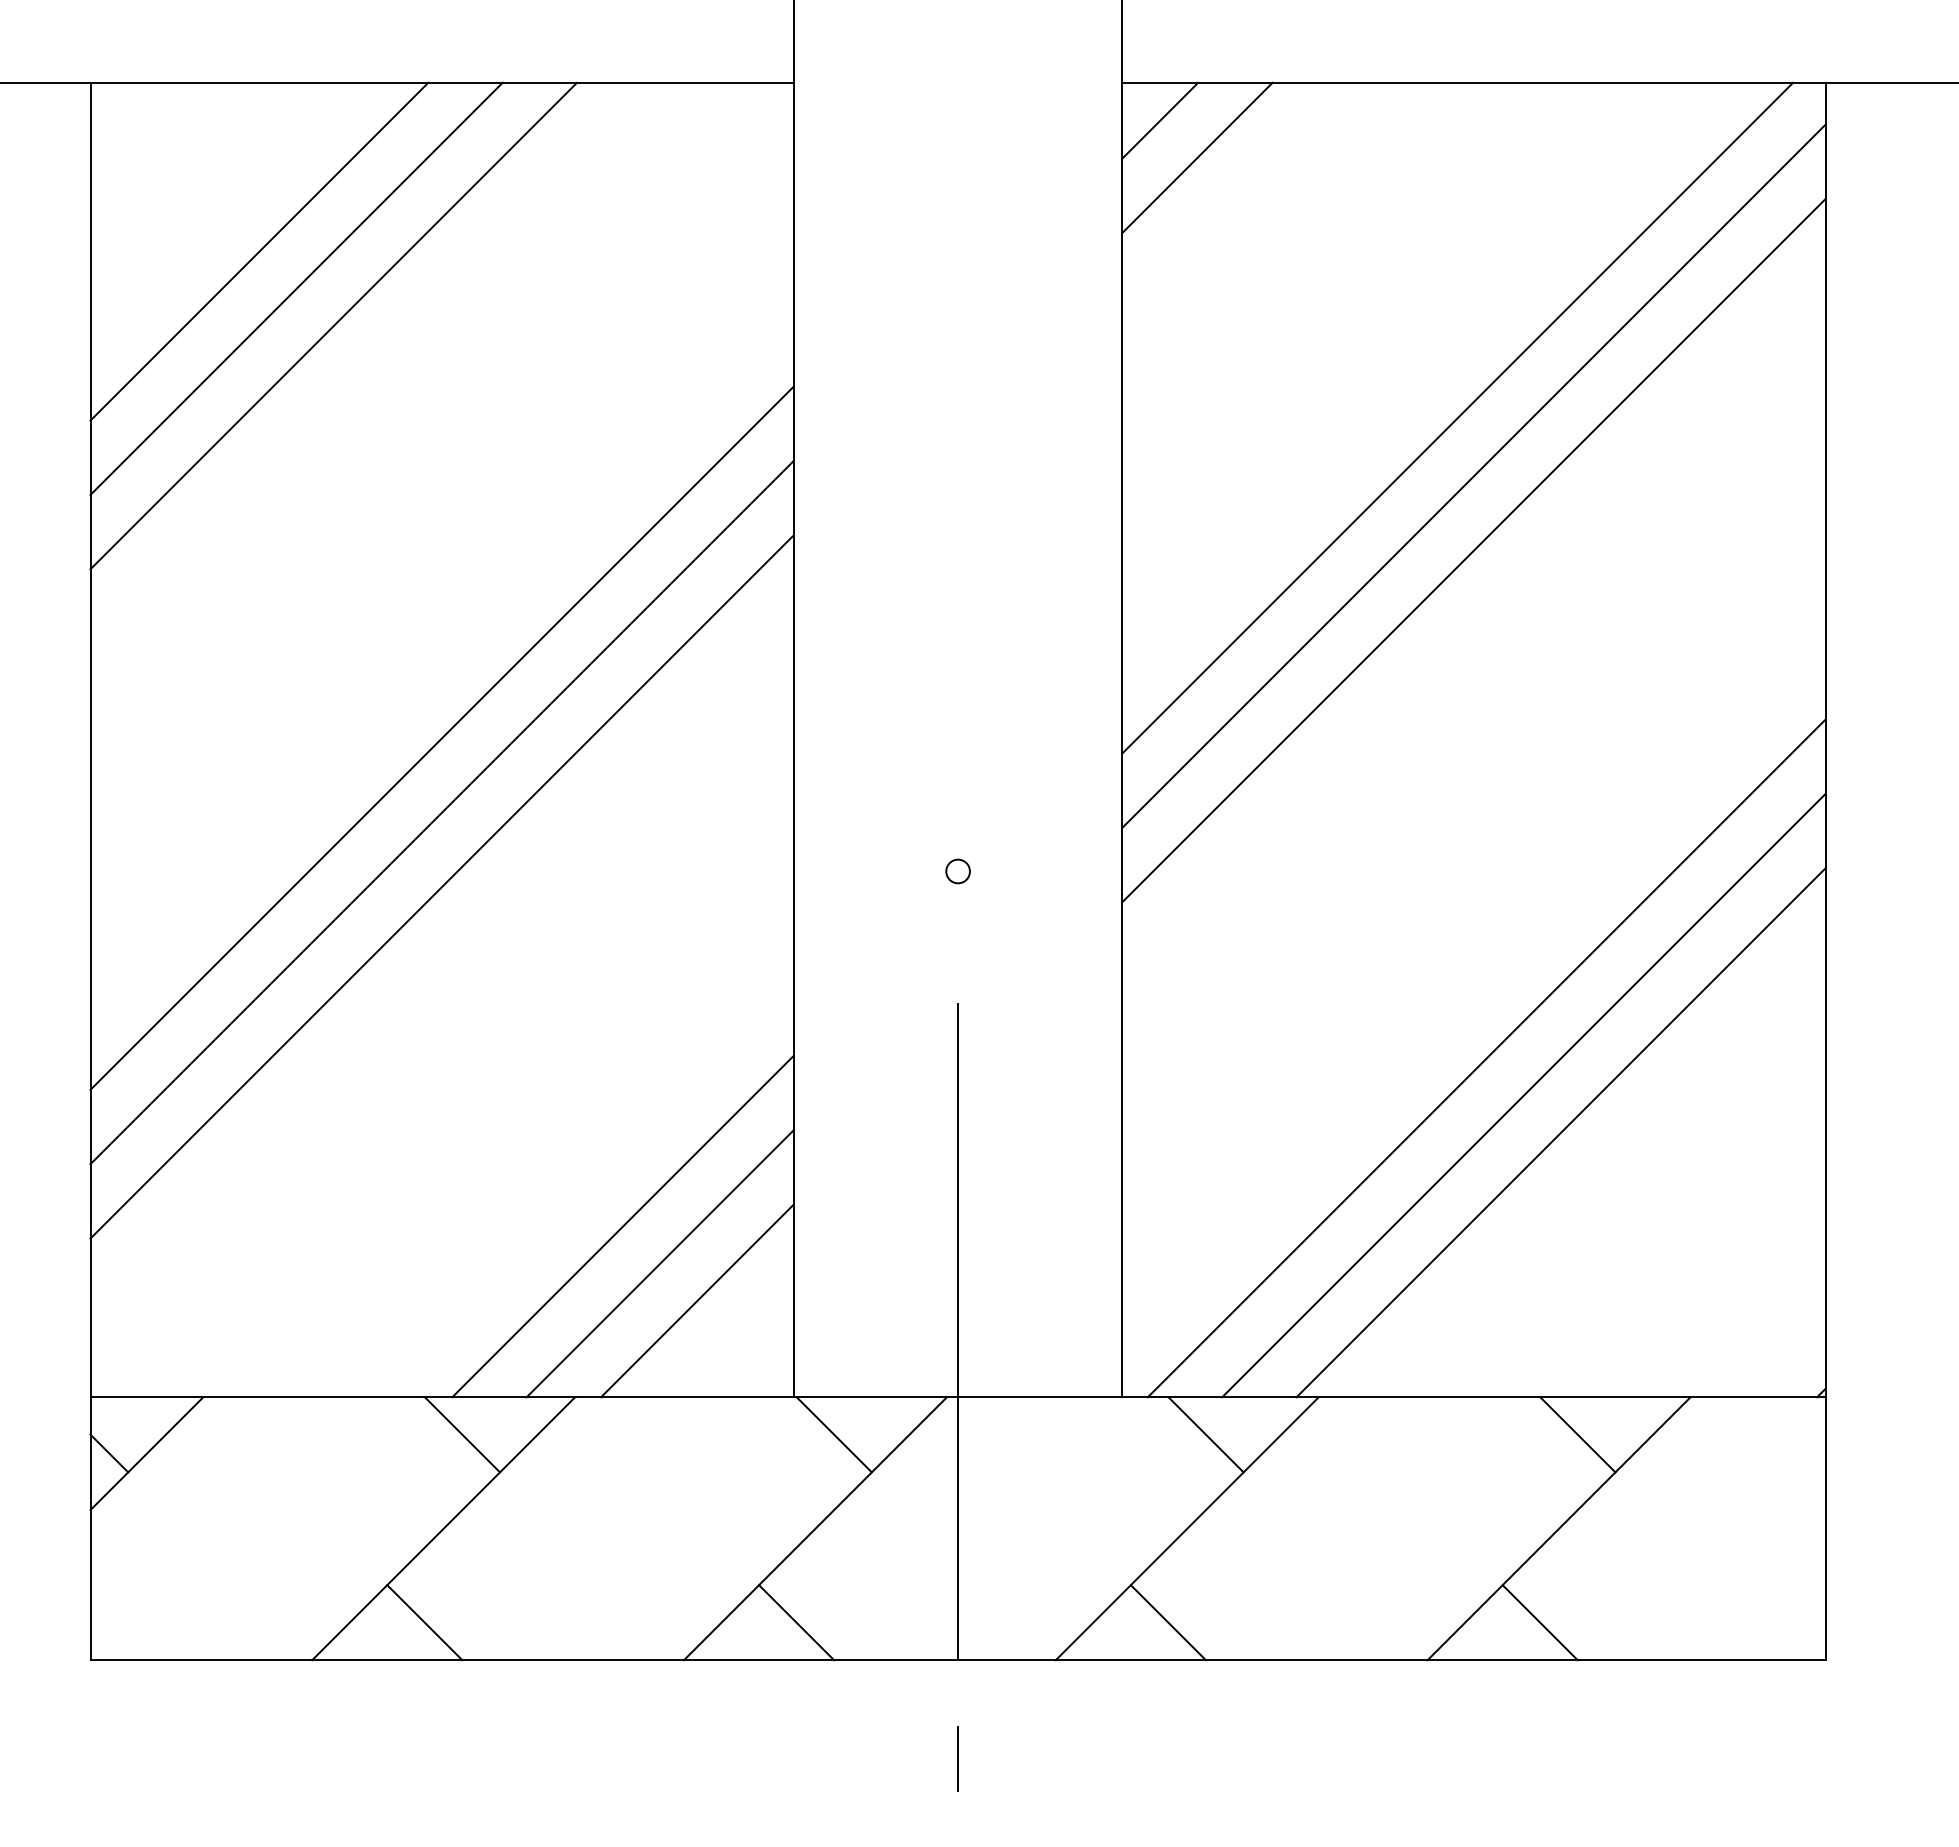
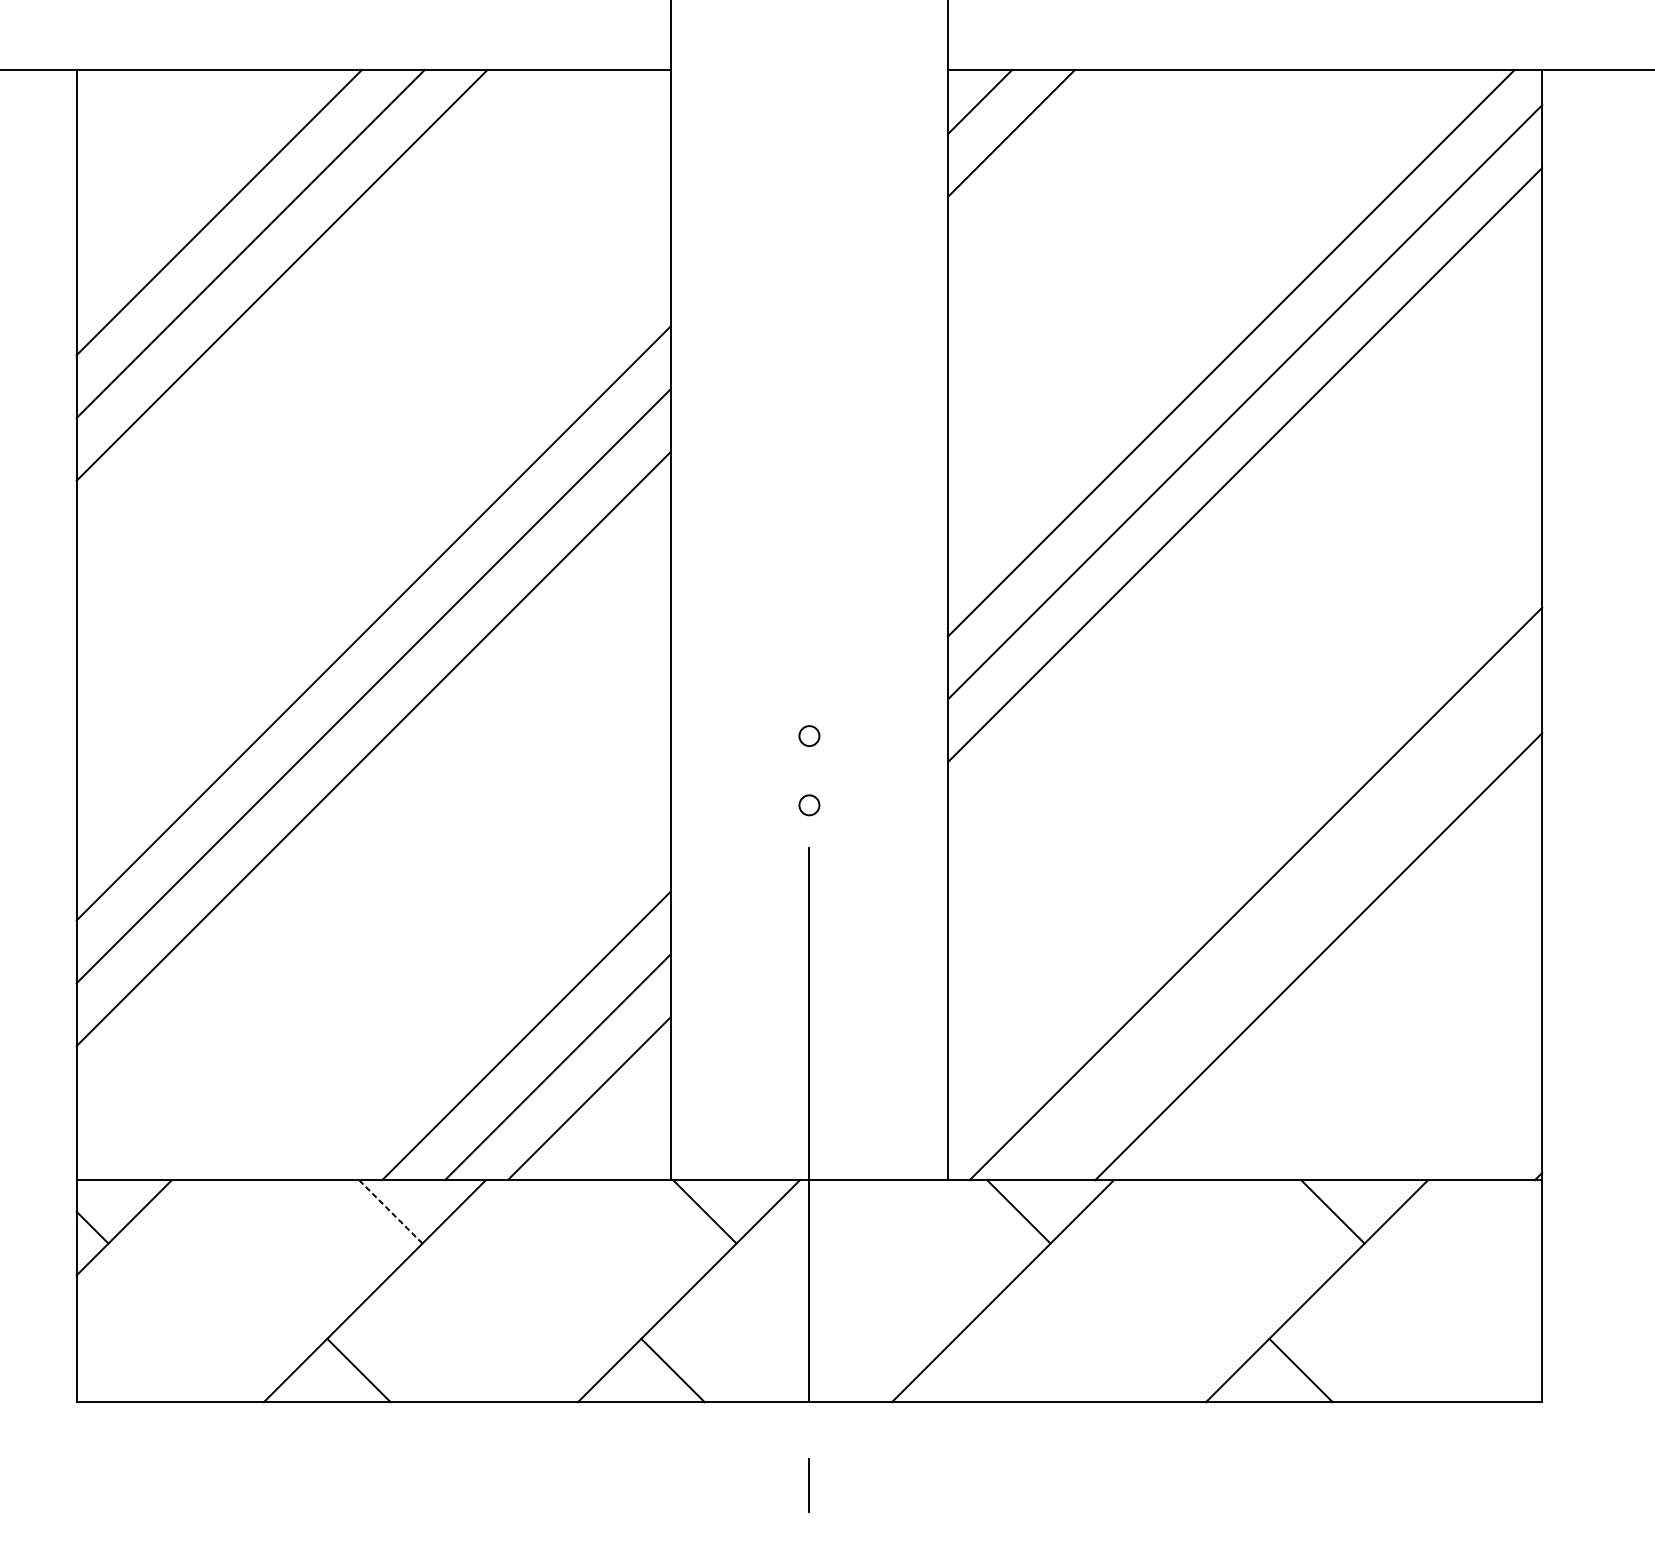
circle: (957, 953) -> (808, 805), added
line: (1523, 1095) -> (1286, 925), removed
line: (462, 1434) -> (390, 1211), solid -> dashed
line: (1167, 1622) -> (986, 1370), removed

